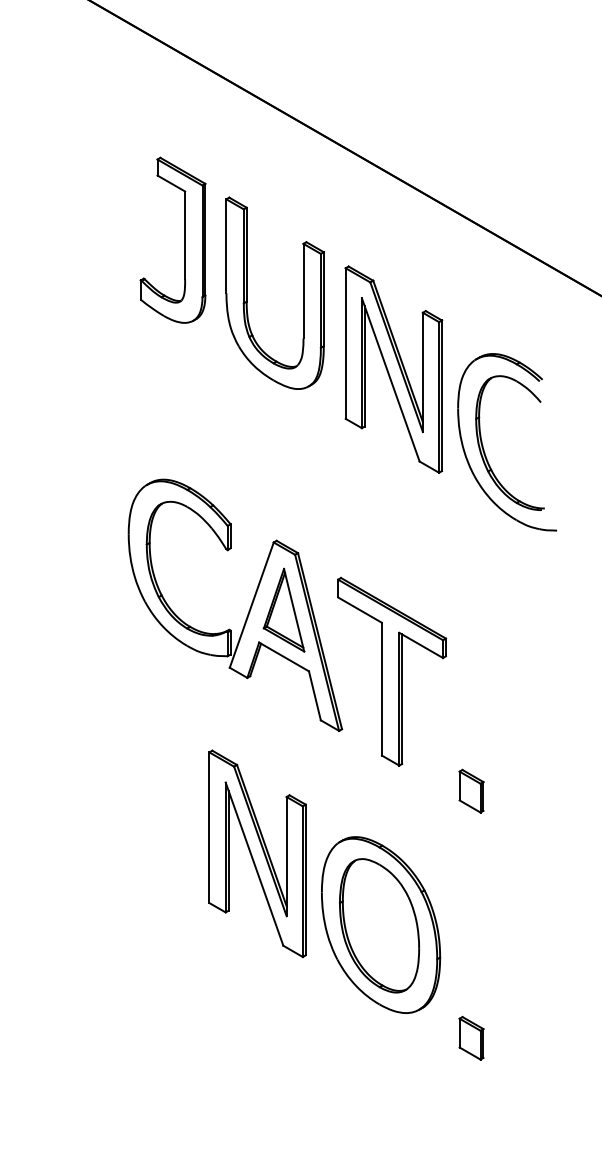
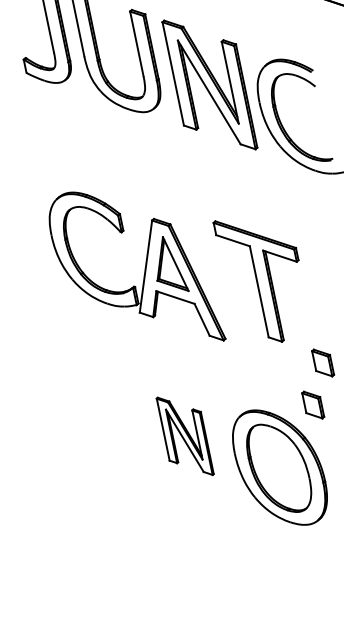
part: (392, 671) -> (264, 278), moved
part: (445, 846) -> (313, 404), added
part: (257, 853) -> (185, 436), size x0.6

